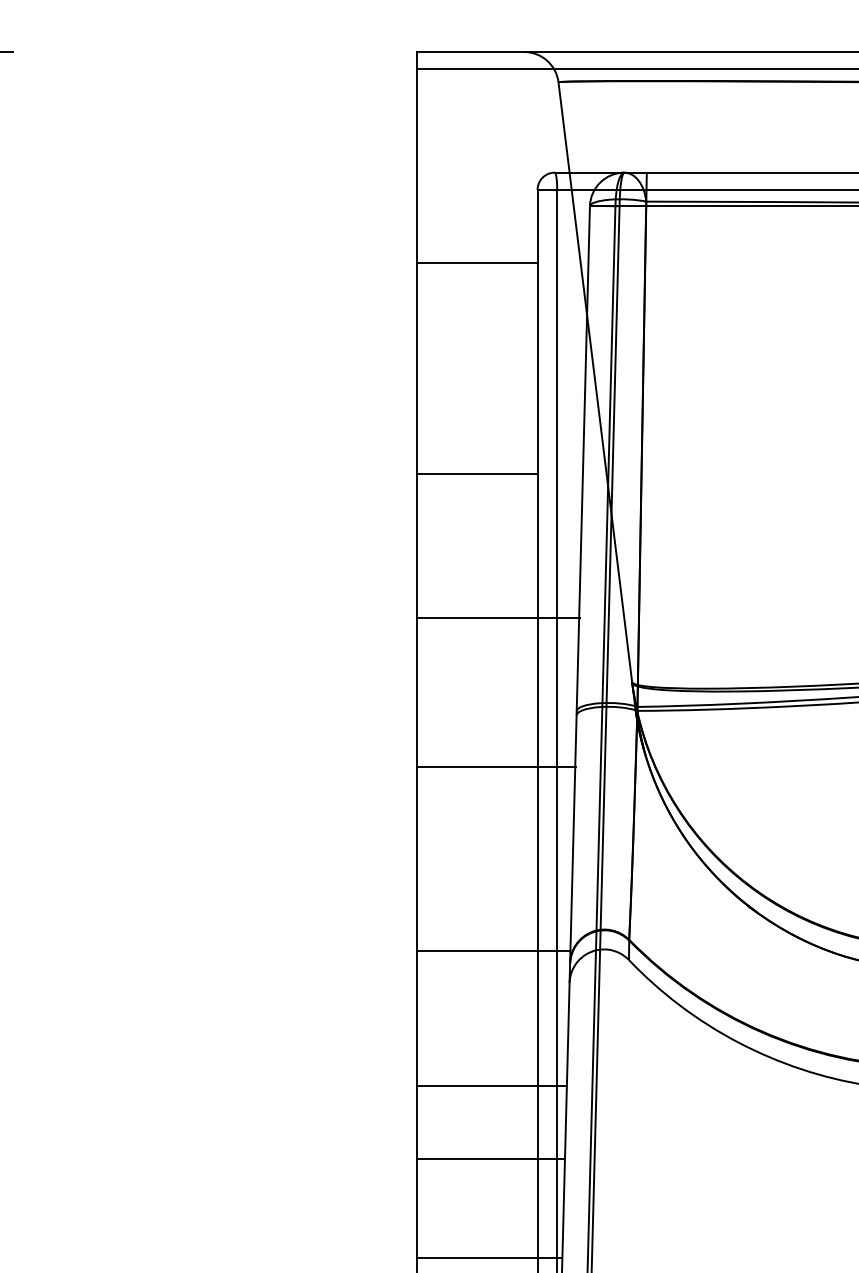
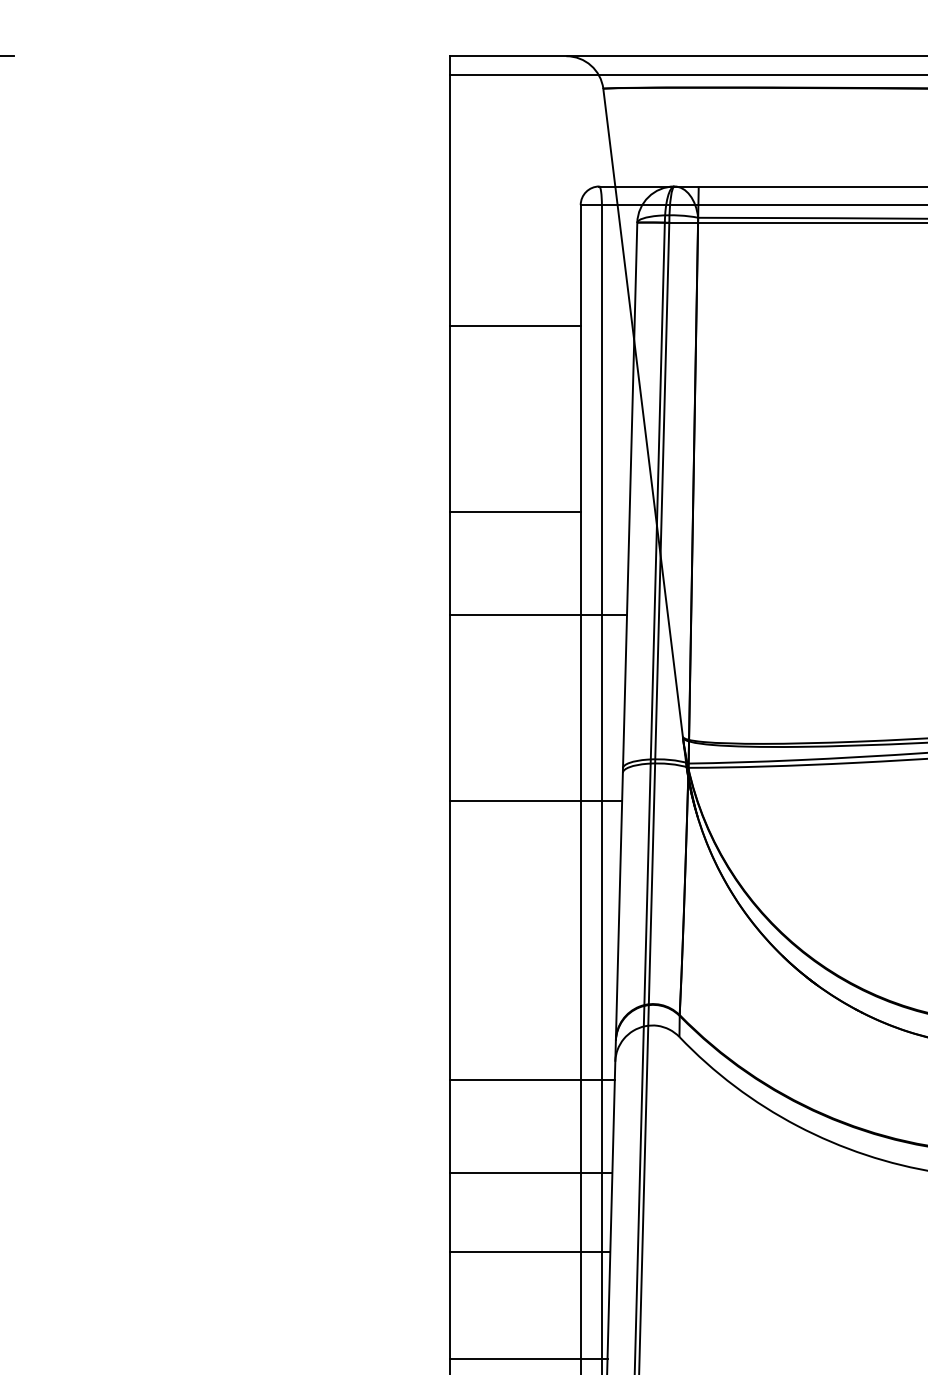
line: (476, 262) -> (514, 325), moved
line: (498, 617) -> (538, 614), moved
line: (495, 767) -> (535, 800), moved
line: (492, 950) -> (532, 1079), moved

